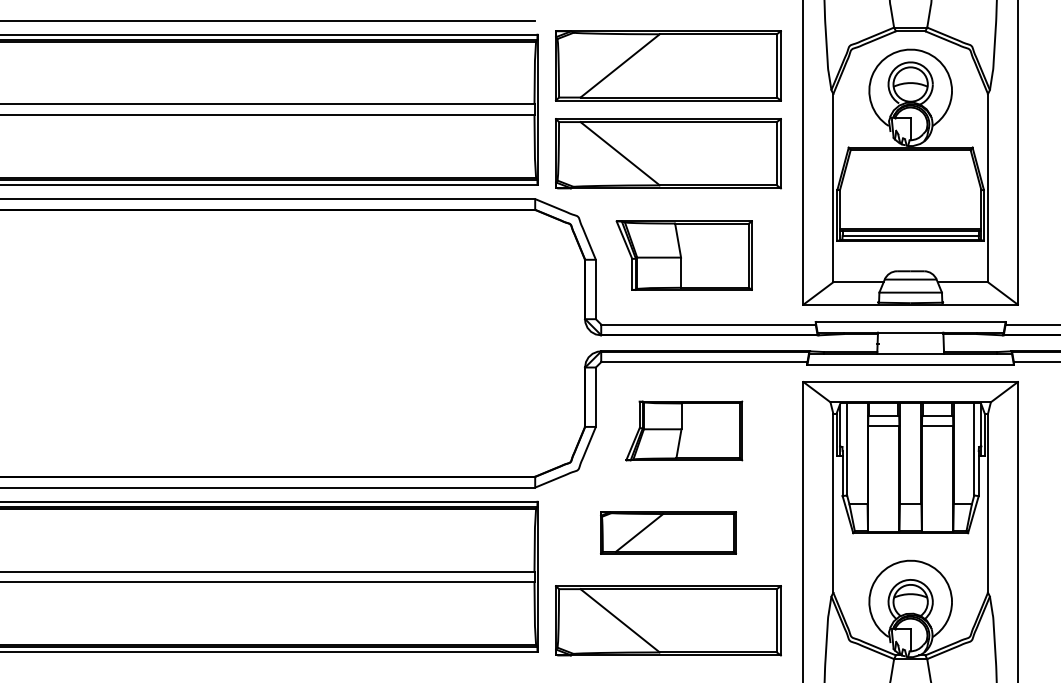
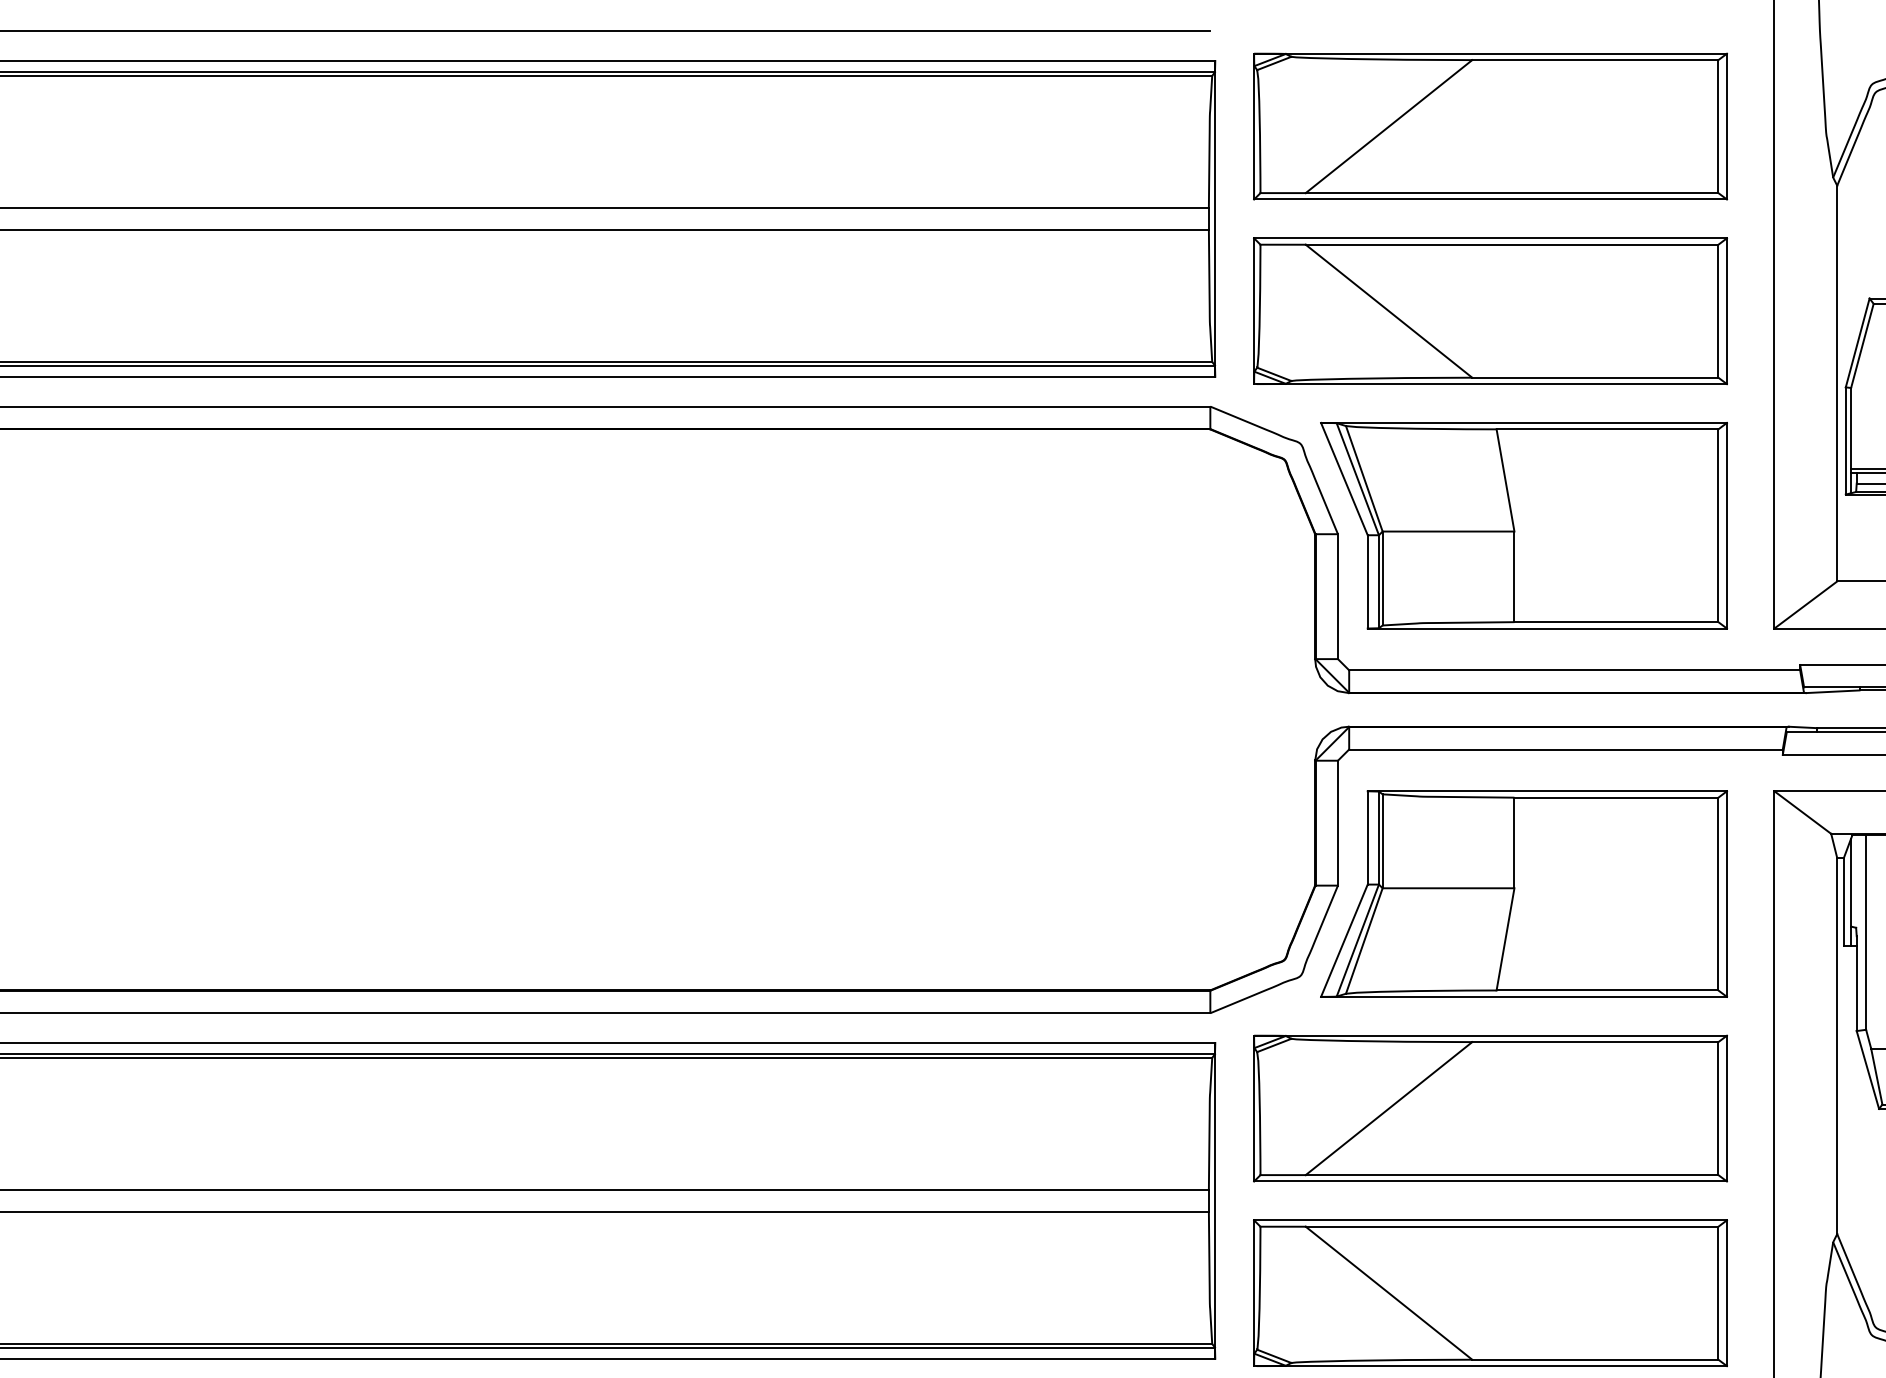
part: (683, 255) -> (1522, 525), size x1.43
part: (683, 430) -> (1522, 893), size x1.67
part: (668, 532) -> (1490, 1107), size x1.67

